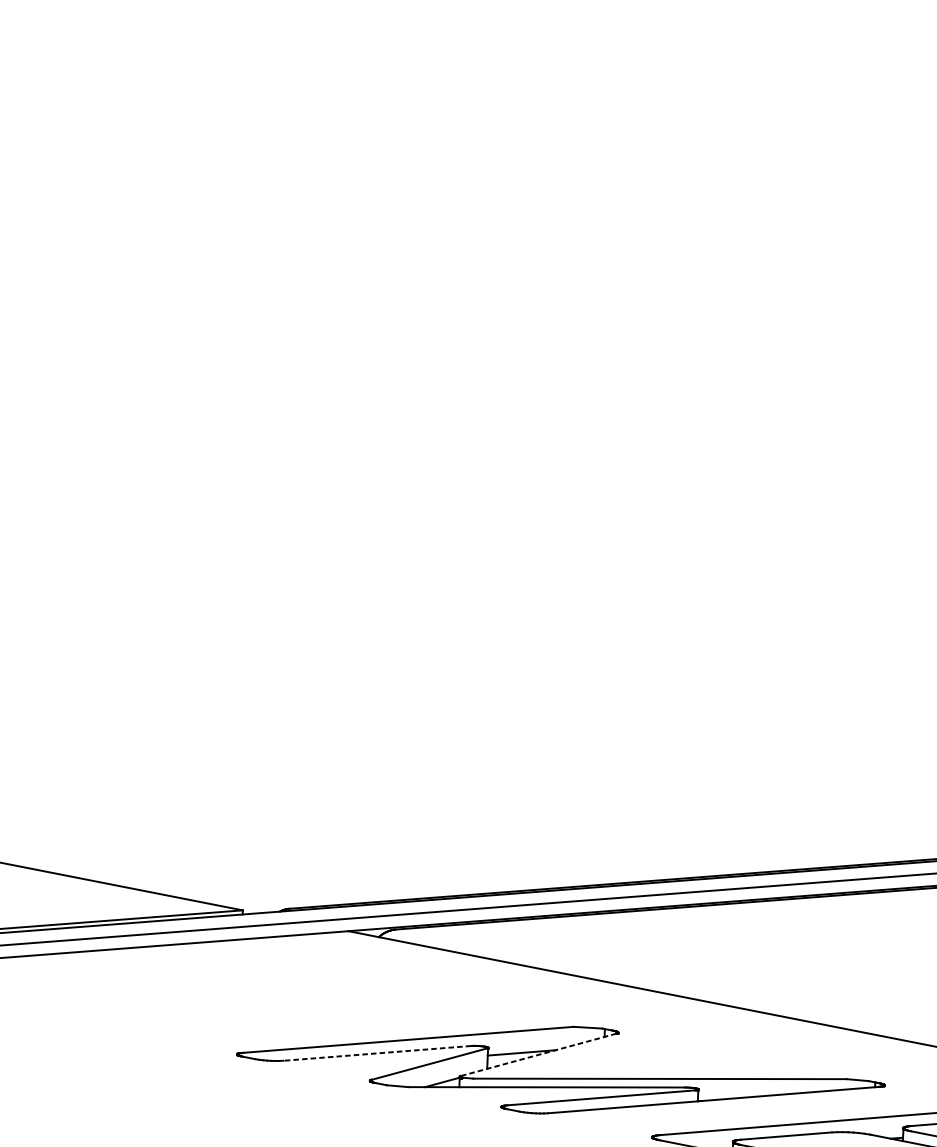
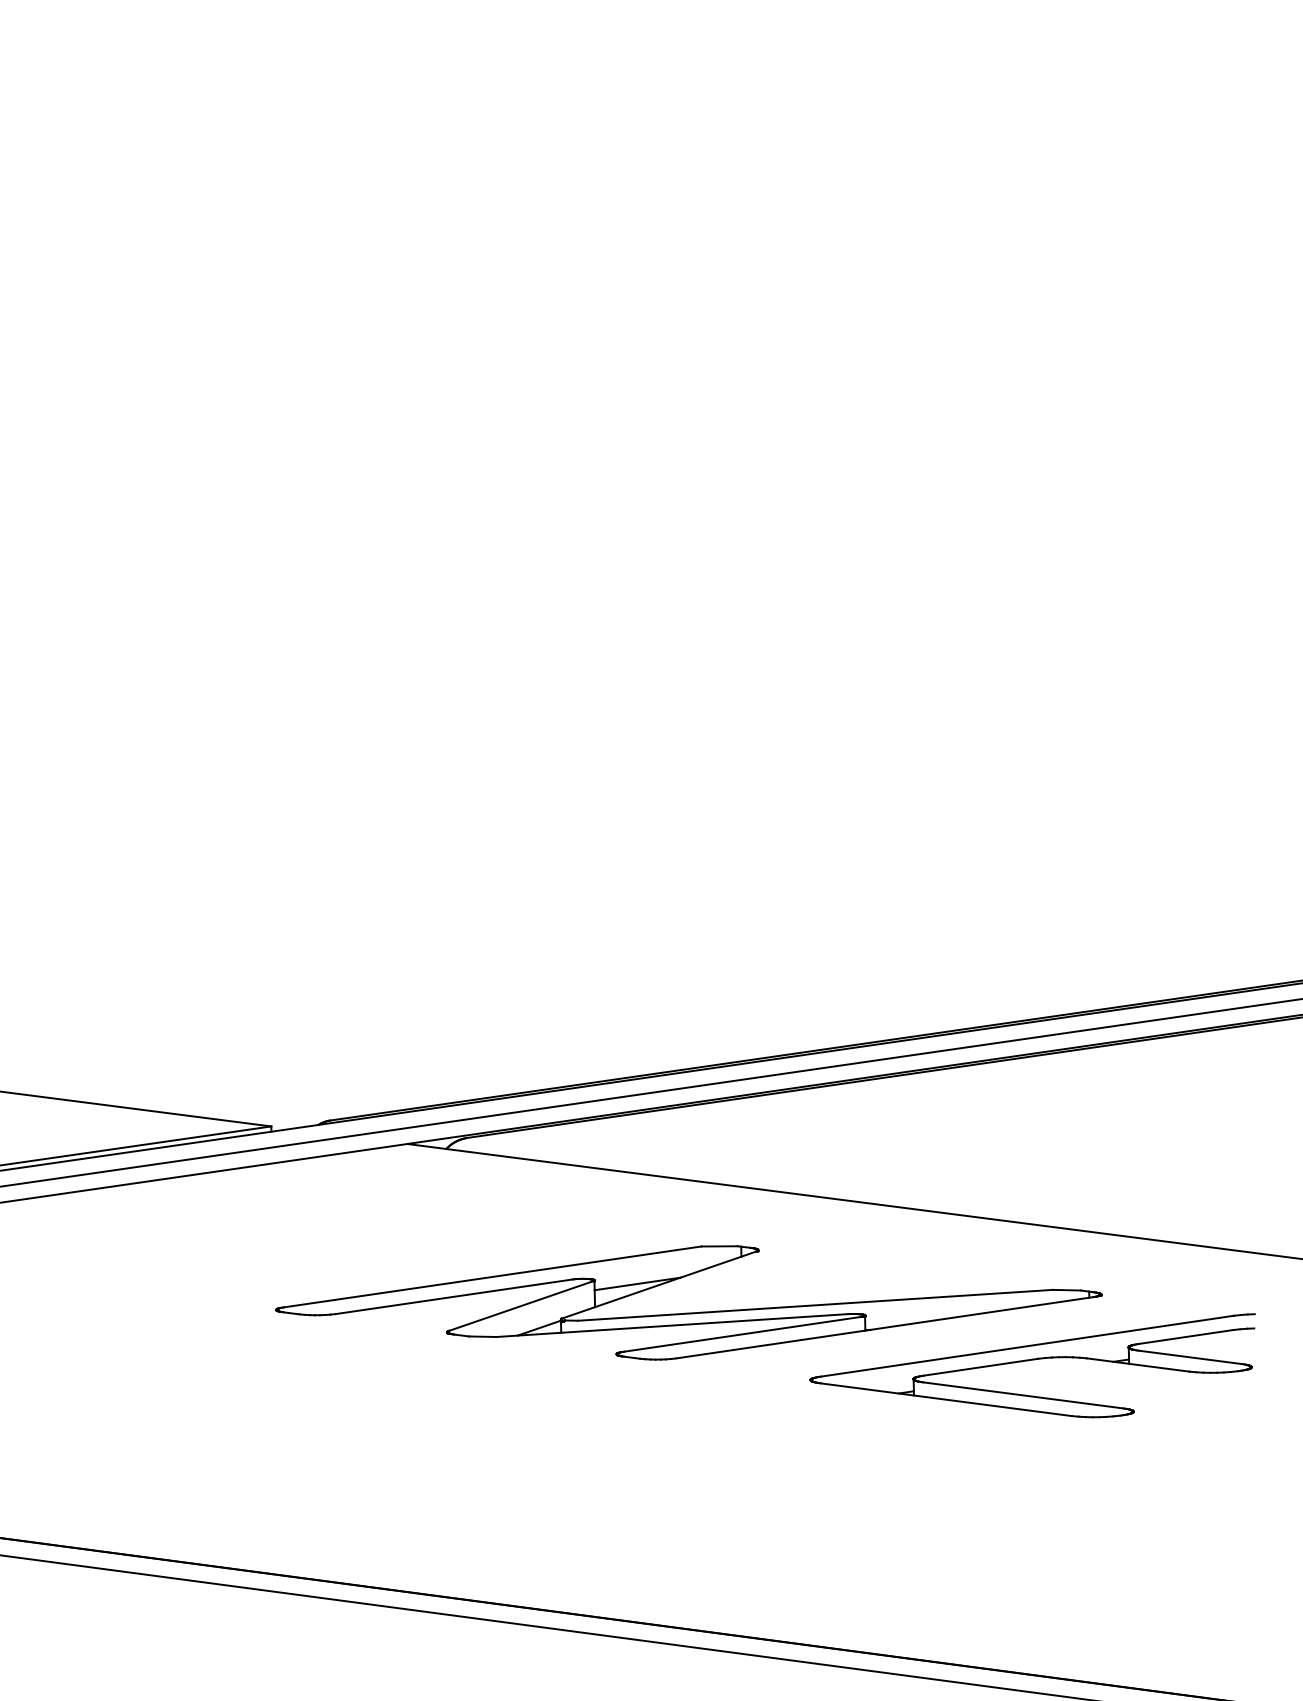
line: (377, 1053) -> (454, 1296), dashed -> solid
line: (538, 1055) -> (659, 1285), dashed -> solid

